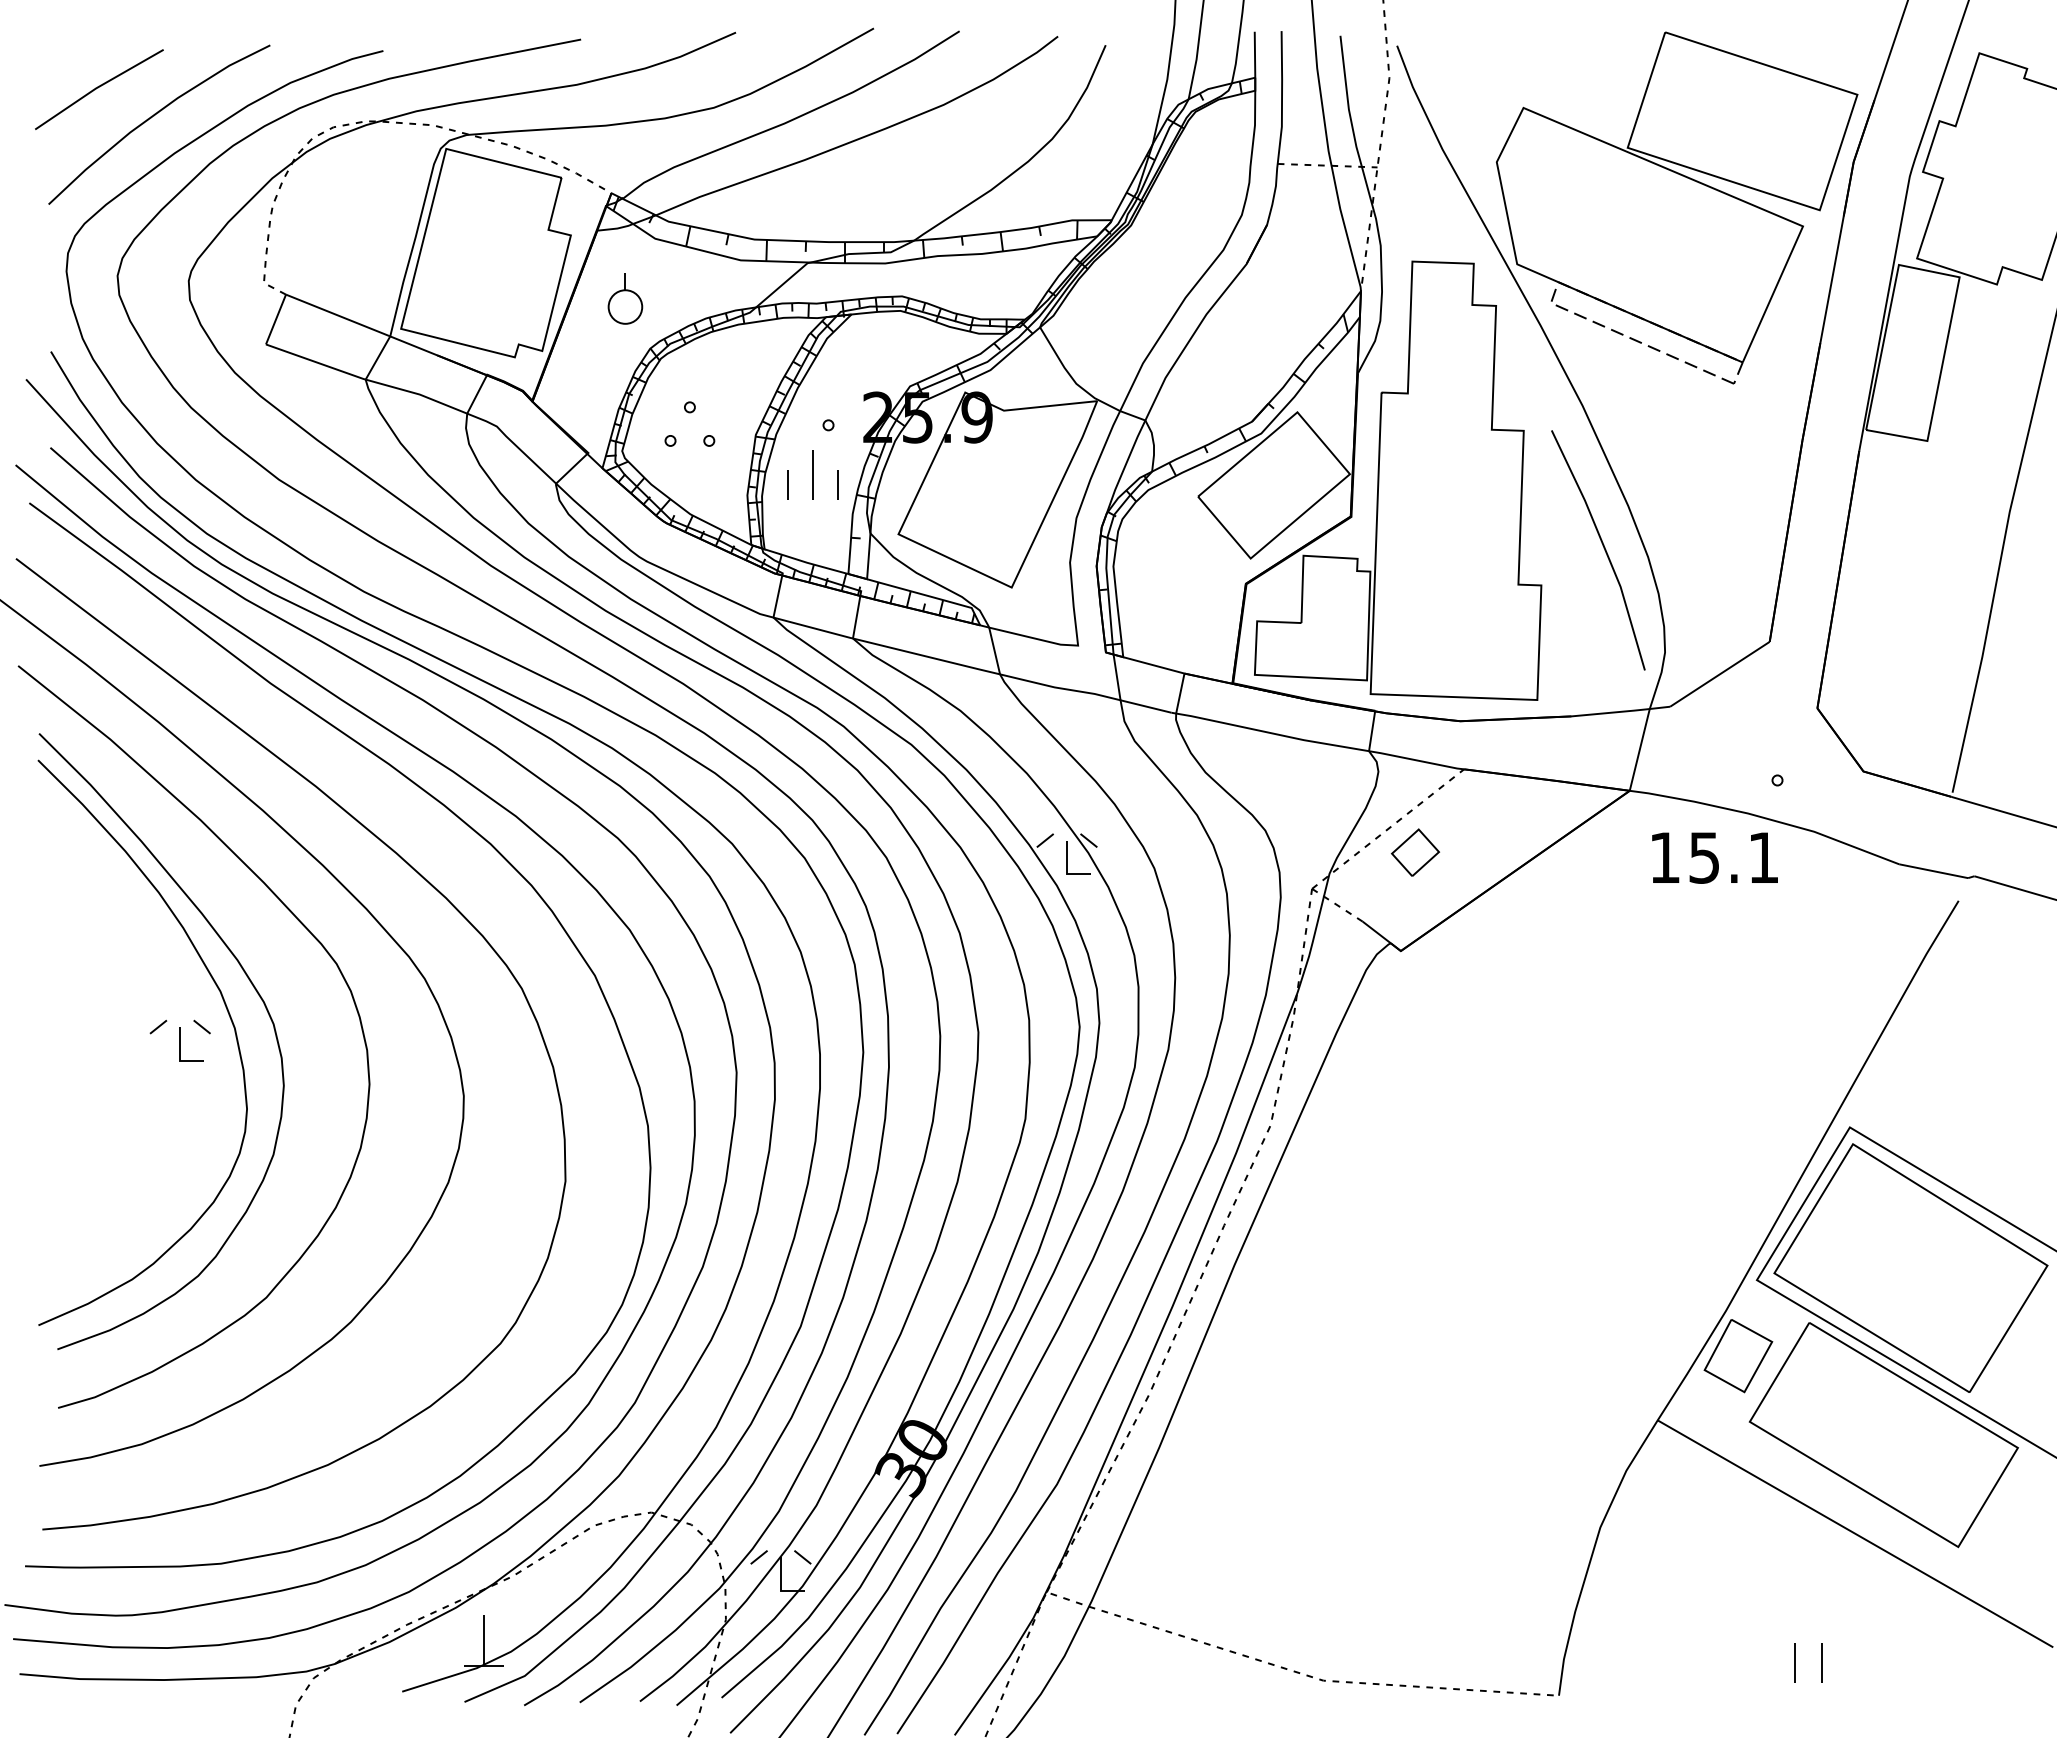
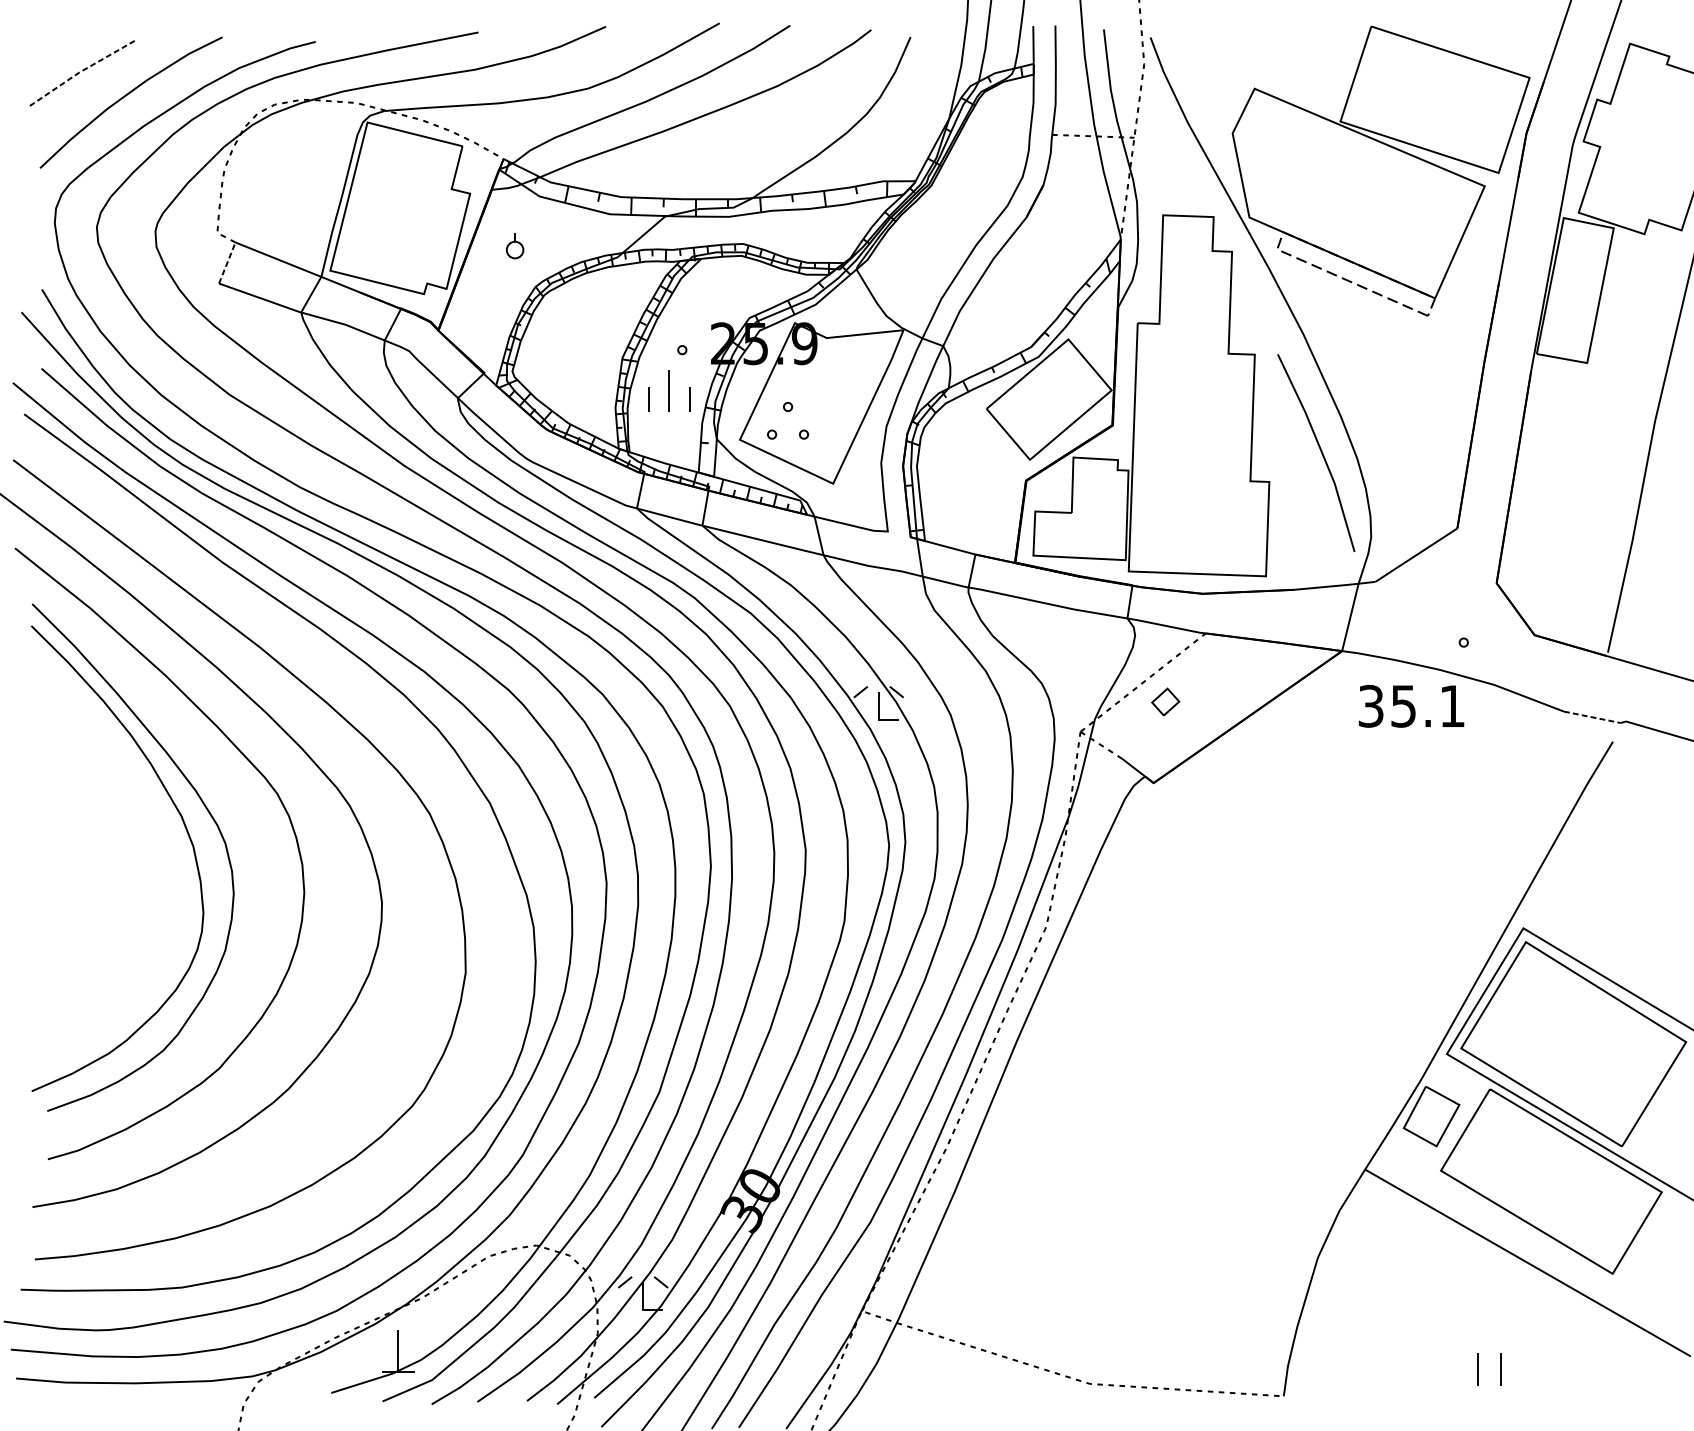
line: (96, 87) -> (79, 71), solid -> dashed
part: (625, 298) -> (515, 245), size x0.6
line: (276, 319) -> (227, 262), solid -> dashed
part: (689, 413) -> (787, 412), moved
part: (1415, 852) -> (1165, 701), size x0.7
text: (1664, 857) -> (1370, 706), 15.1 -> 35.1
line: (1934, 871) -> (1593, 717), solid -> dashed
part: (179, 1040) -> (147, 856), removed

